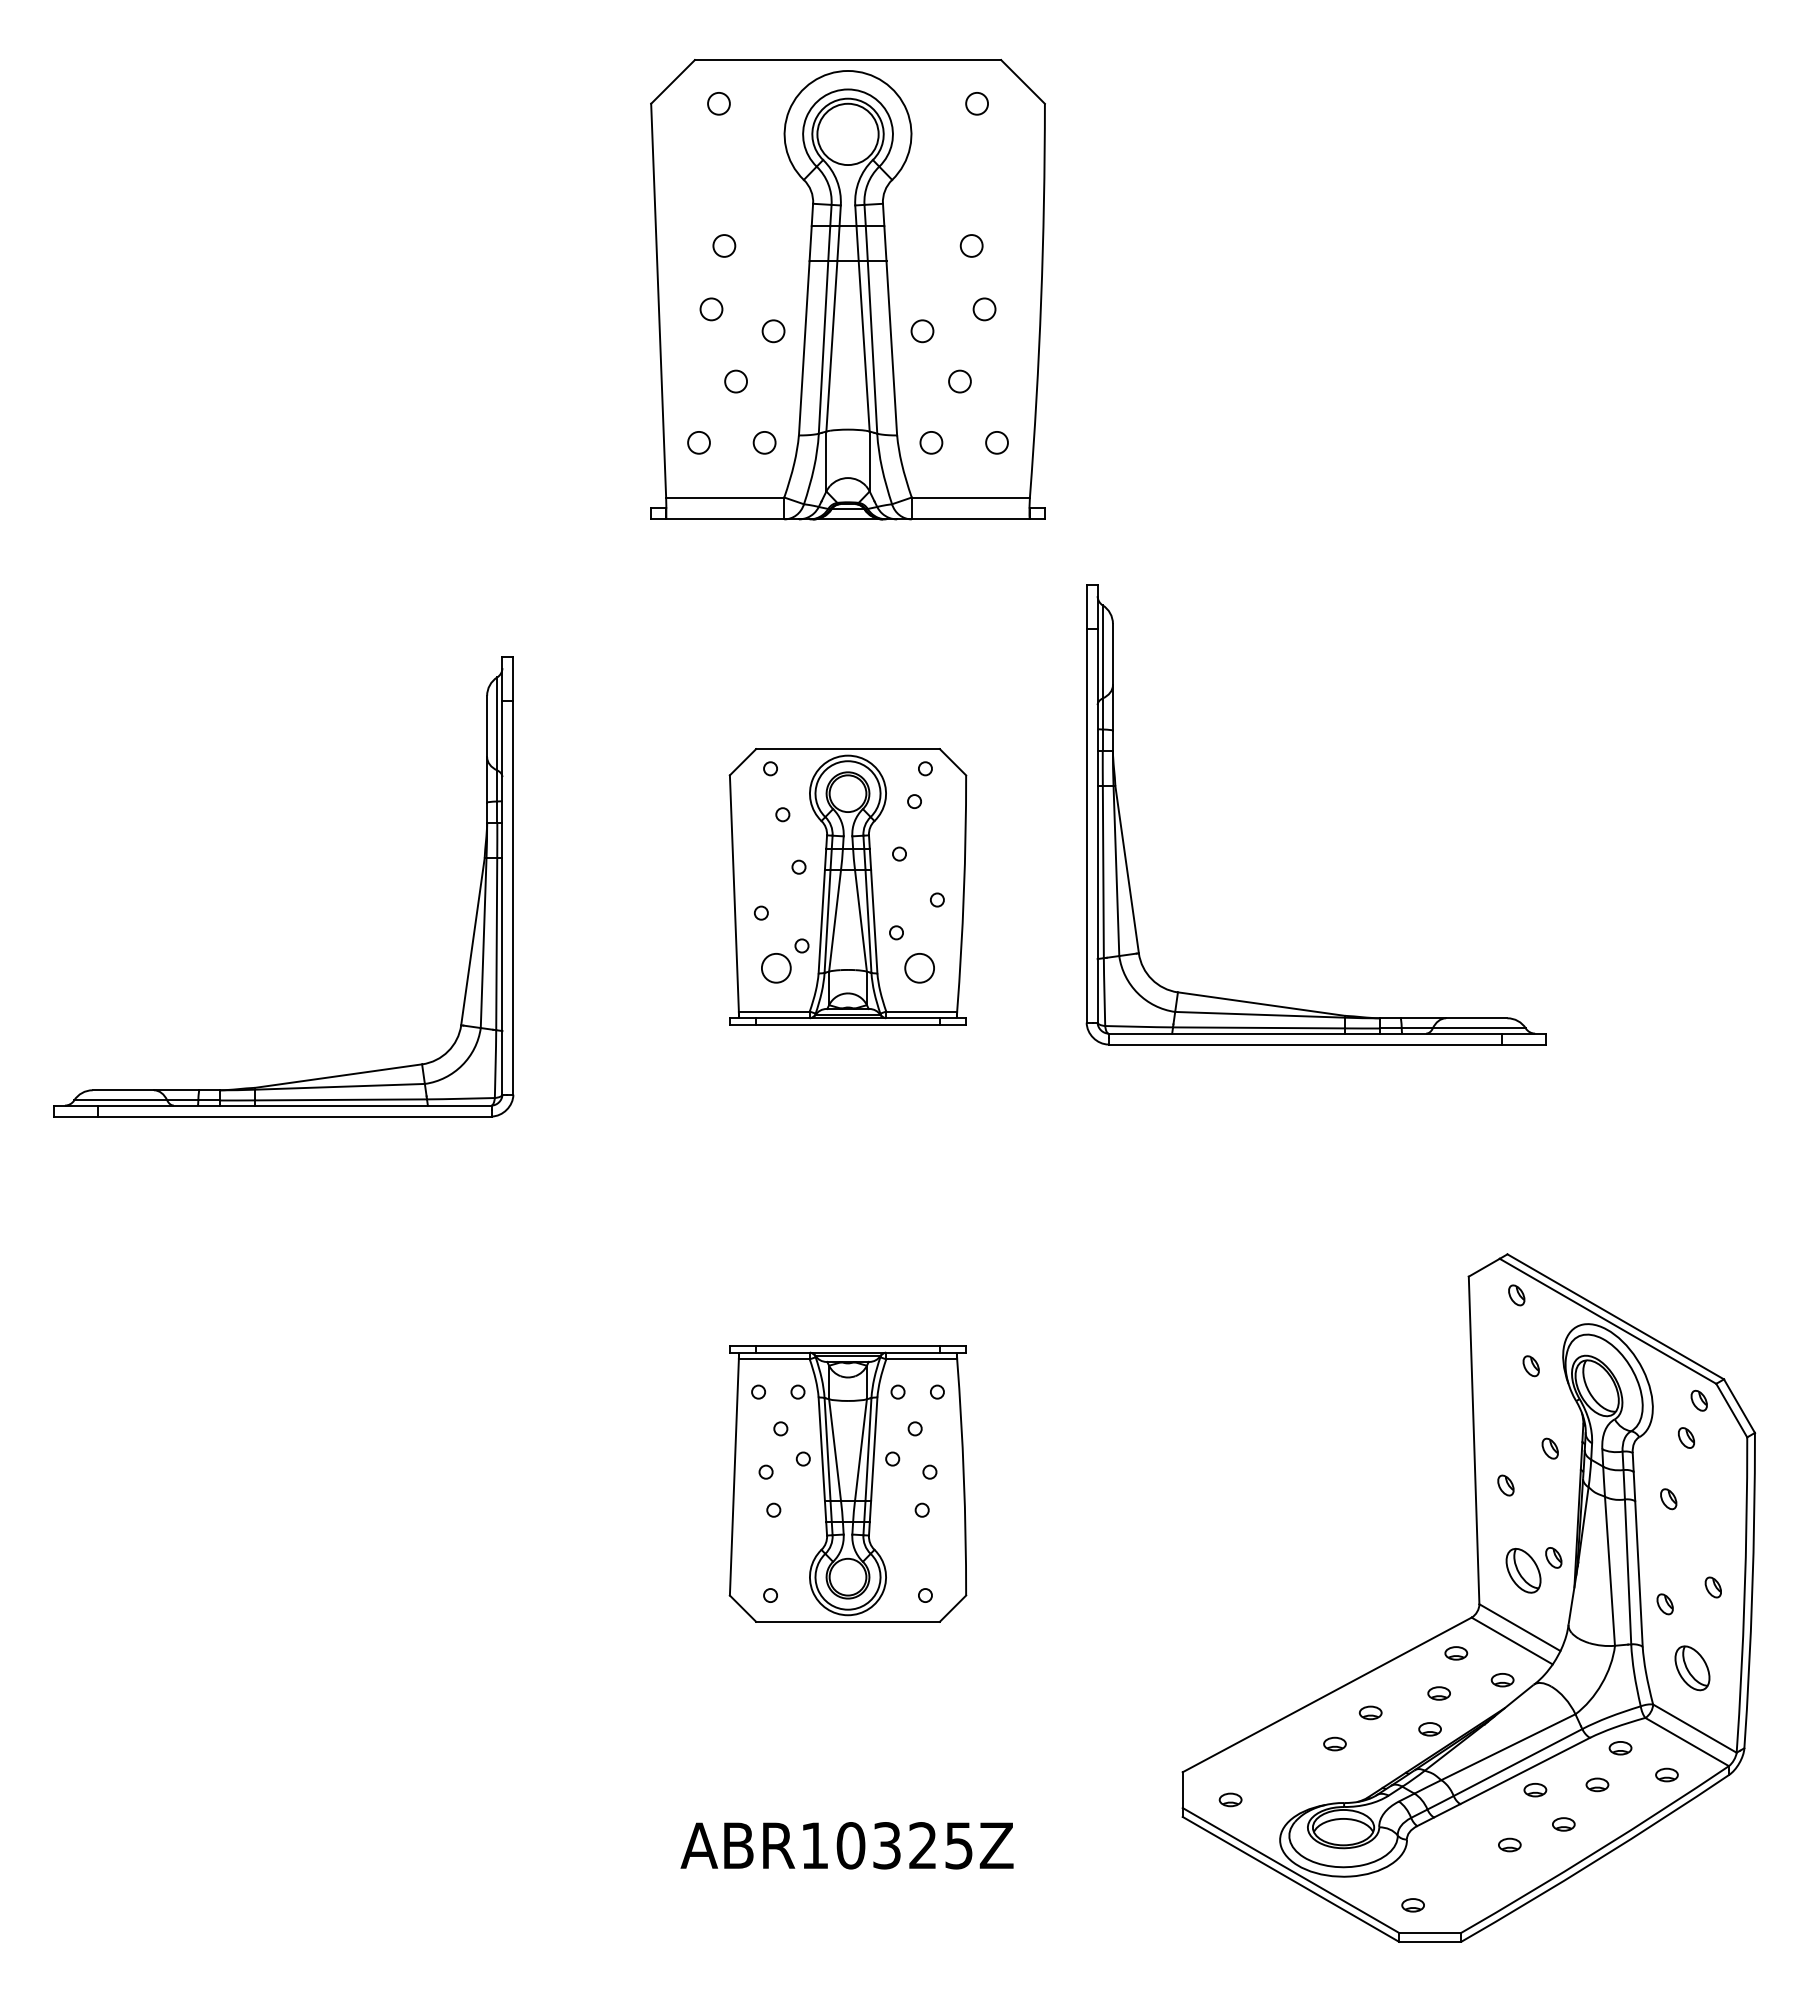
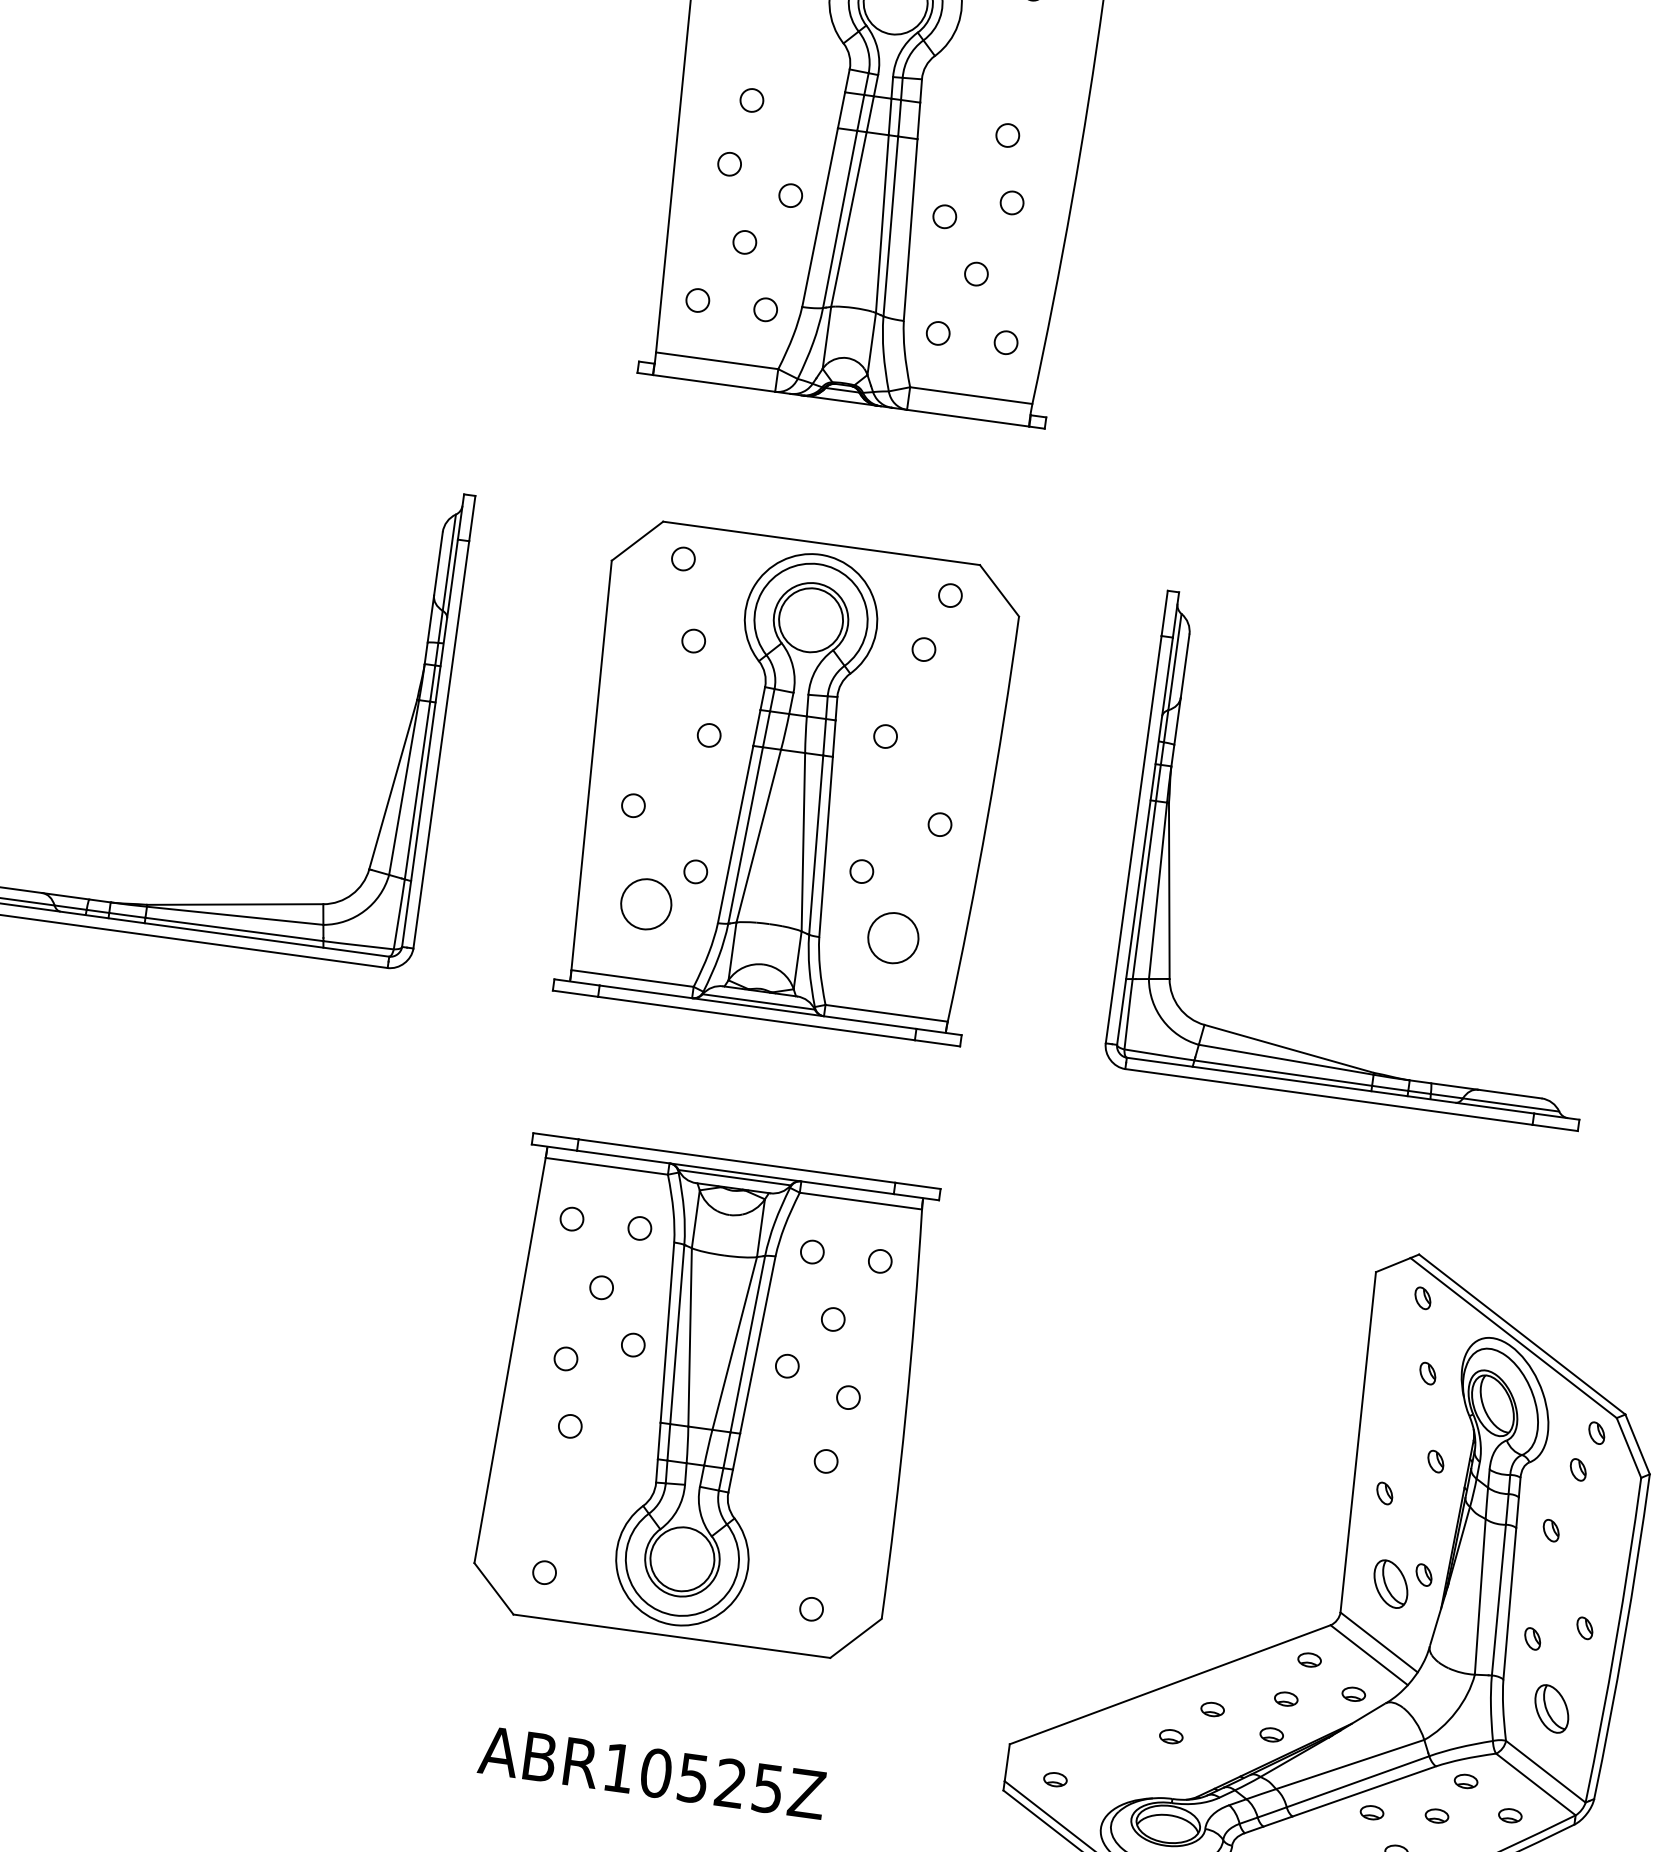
part: (1124, 841) -> (1170, 861), moved
part: (847, 886) -> (788, 780), size x1.67
part: (847, 1483) -> (703, 1398), size x1.67
text: (886, 1845) -> (693, 1778), ABR10325Z -> ABR10525Z

